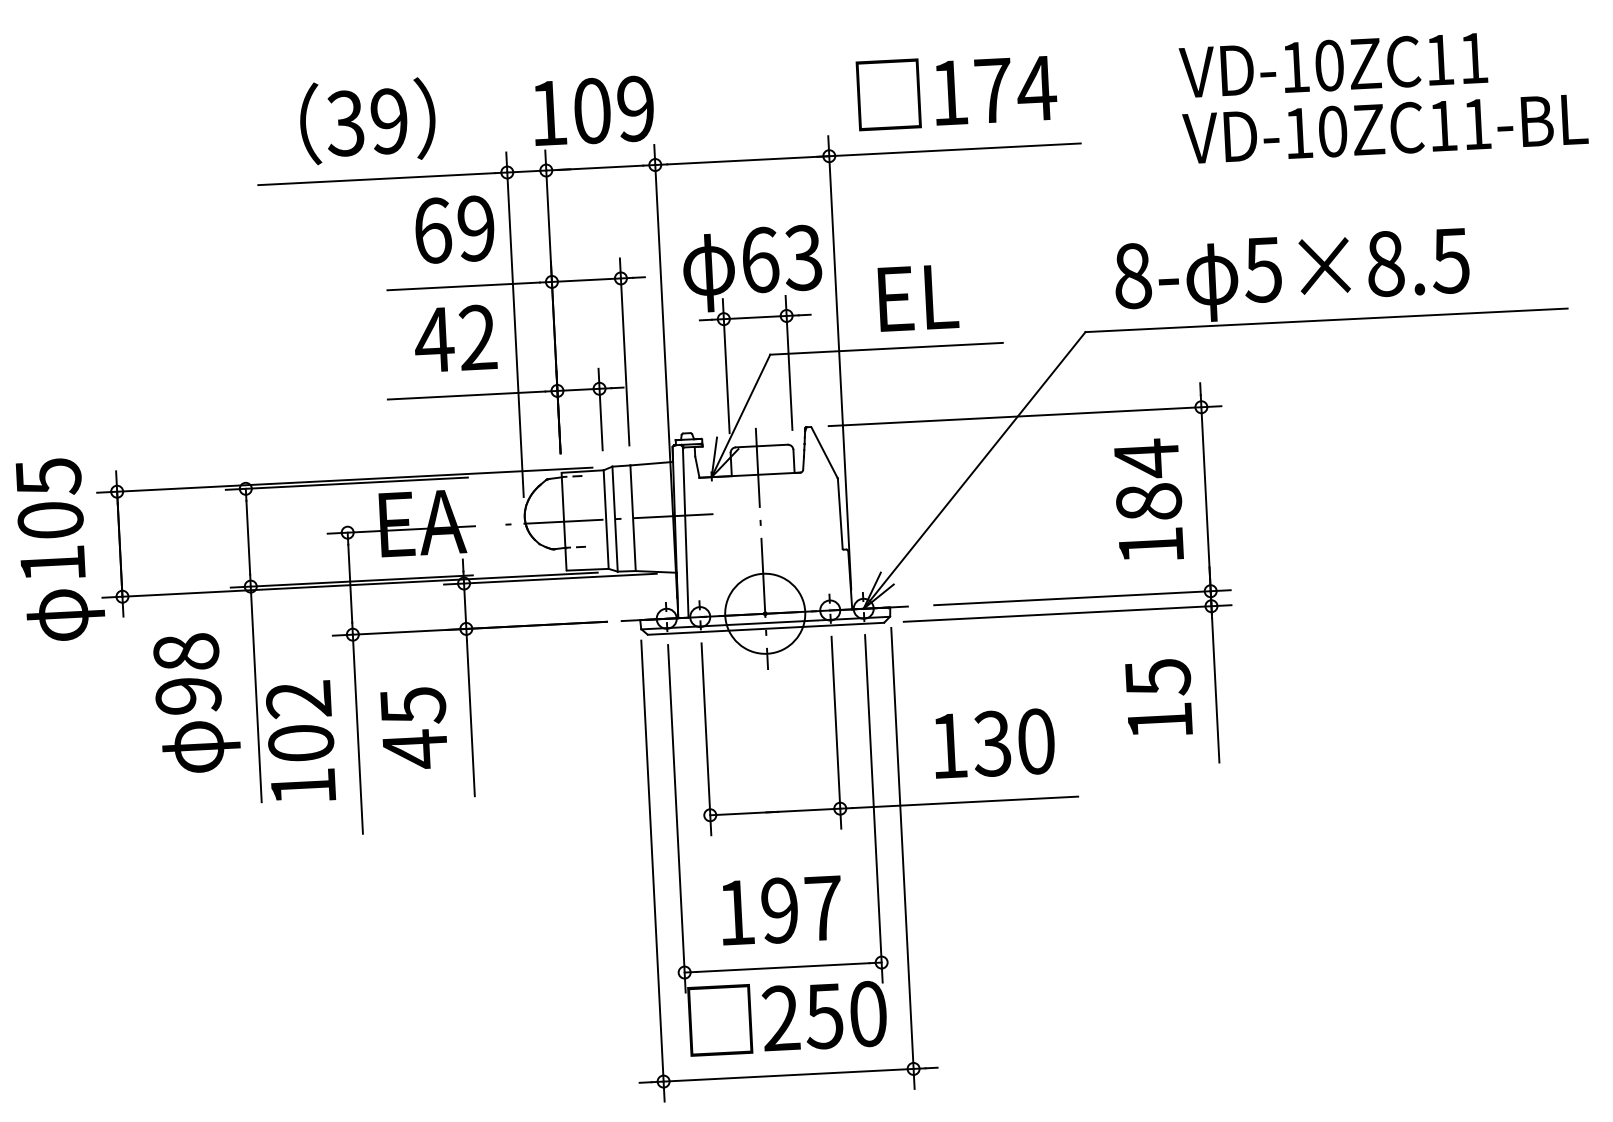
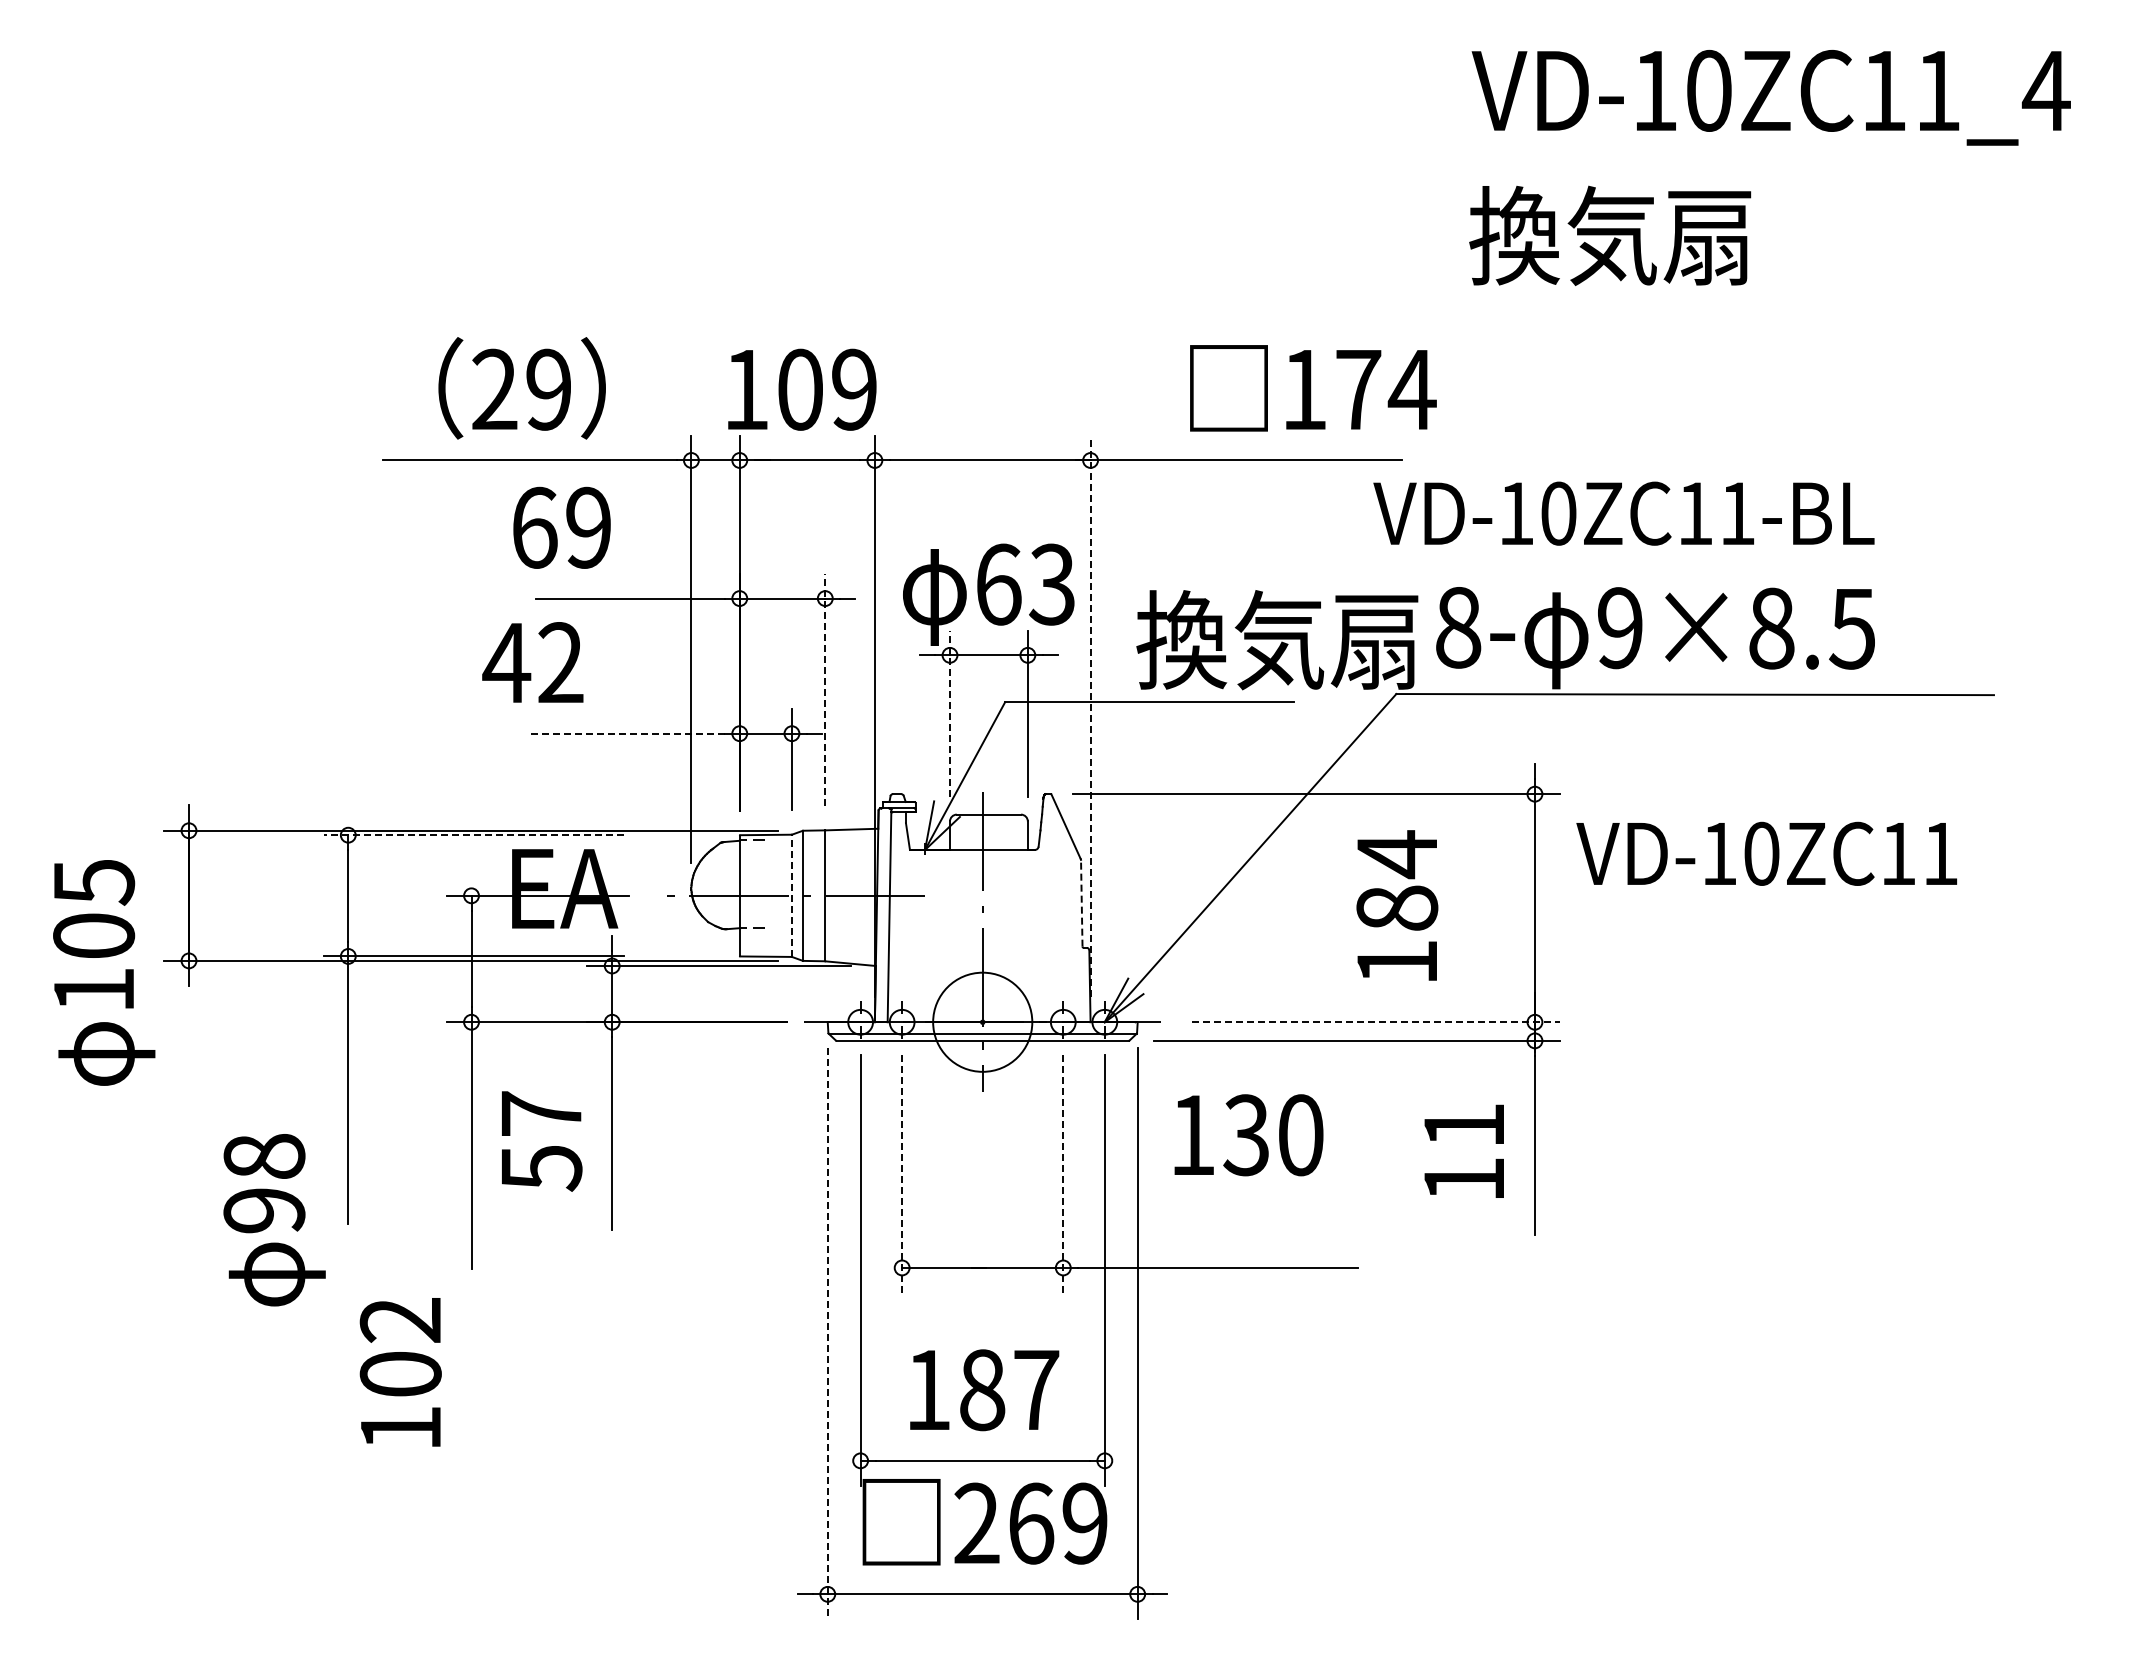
text: (1333, 65) -> (1766, 853), moved
text: (956, 91) -> (1313, 388), moved
text: (345, 123) -> (494, 389), 39 -> 29
text: (1385, 128) -> (1623, 513), moved
text: (454, 229) -> (561, 527), moved
text: (1262, 270) -> (1619, 628), 5×8.5 -> 9×8.5
text: (987, 293) -> (1277, 640), EL -> 換気扇
text: (455, 338) -> (532, 662), moved
line: (624, 351) -> (825, 689), solid -> dashed
line: (839, 362) -> (1090, 716), solid -> dashed
line: (726, 366) -> (950, 713), solid -> dashed
line: (466, 395) -> (627, 733), solid -> dashed
line: (346, 483) -> (473, 835), solid -> dashed
text: (1149, 499) -> (1397, 905), moved
line: (840, 513) -> (1081, 902), solid -> dashed
line: (605, 519) -> (791, 895), solid -> dashed
text: (60, 549) -> (104, 972), moved
line: (1082, 597) -> (1375, 1022), solid -> dashed
text: (1158, 678) -> (1464, 1126), 15 -> 11
text: (197, 703) -> (274, 1220), moved
text: (414, 728) -> (541, 1141), 45 -> 57
line: (836, 732) -> (1063, 1173), solid -> dashed
line: (706, 739) -> (902, 1173), solid -> dashed
text: (300, 741) -> (400, 1372), moved
text: (994, 743) -> (1248, 1135), moved
line: (652, 871) -> (827, 1333), solid -> dashed
text: (780, 910) -> (982, 1390), 197 -> 187
text: (846, 1015) -> (1057, 1523), 250 -> 269

